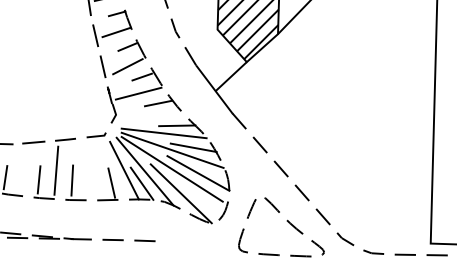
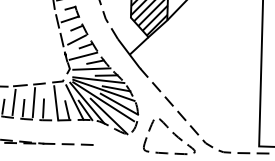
line: (152, 114) -> (91, 68), added
line: (22, 168) -> (13, 101), added
line: (93, 172) -> (56, 103), added

